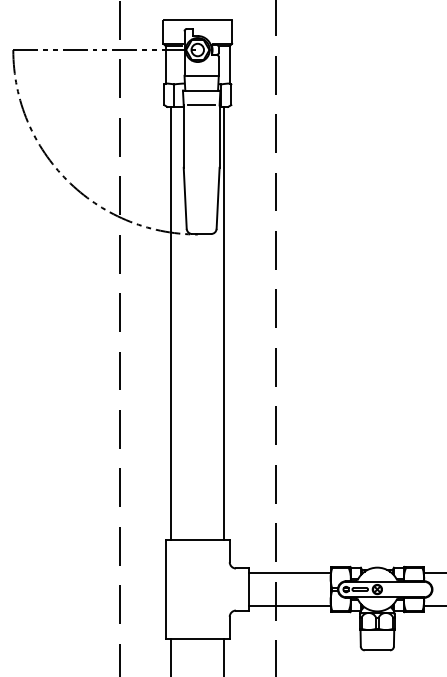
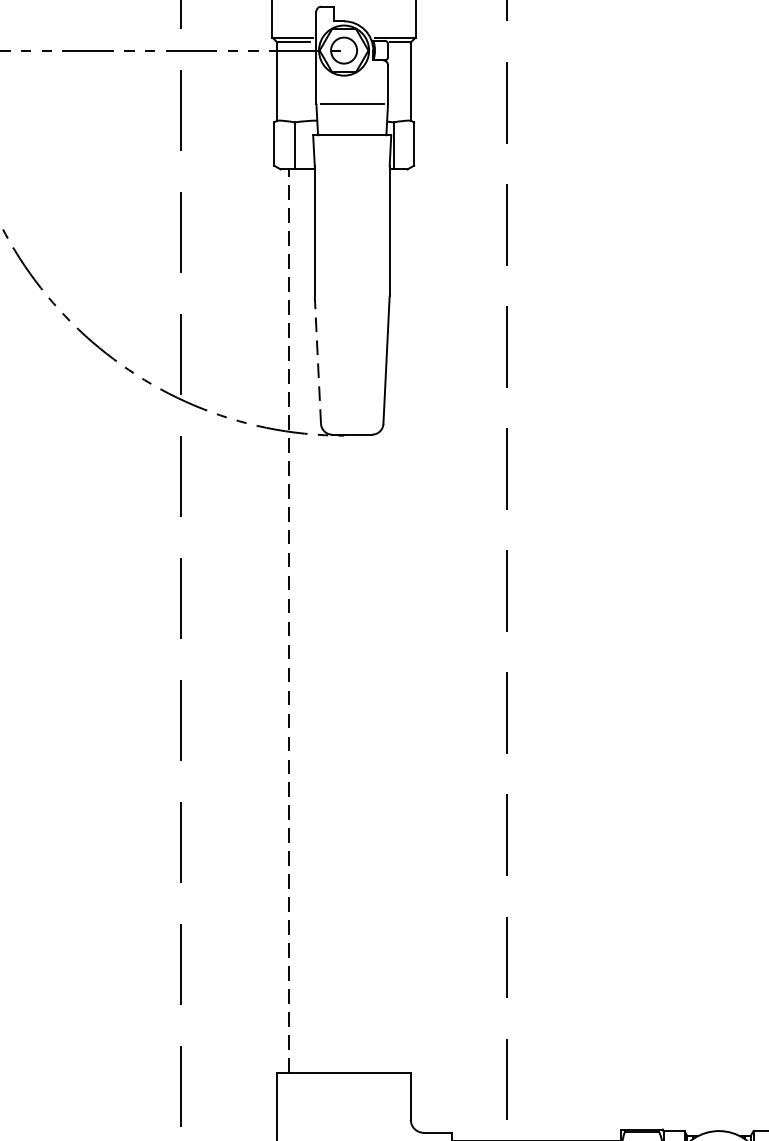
line: (201, 105) -> (351, 166), removed
line: (185, 198) -> (318, 360), solid -> dashed
line: (171, 322) -> (289, 619), solid -> dashed
line: (224, 322) -> (399, 619), removed

